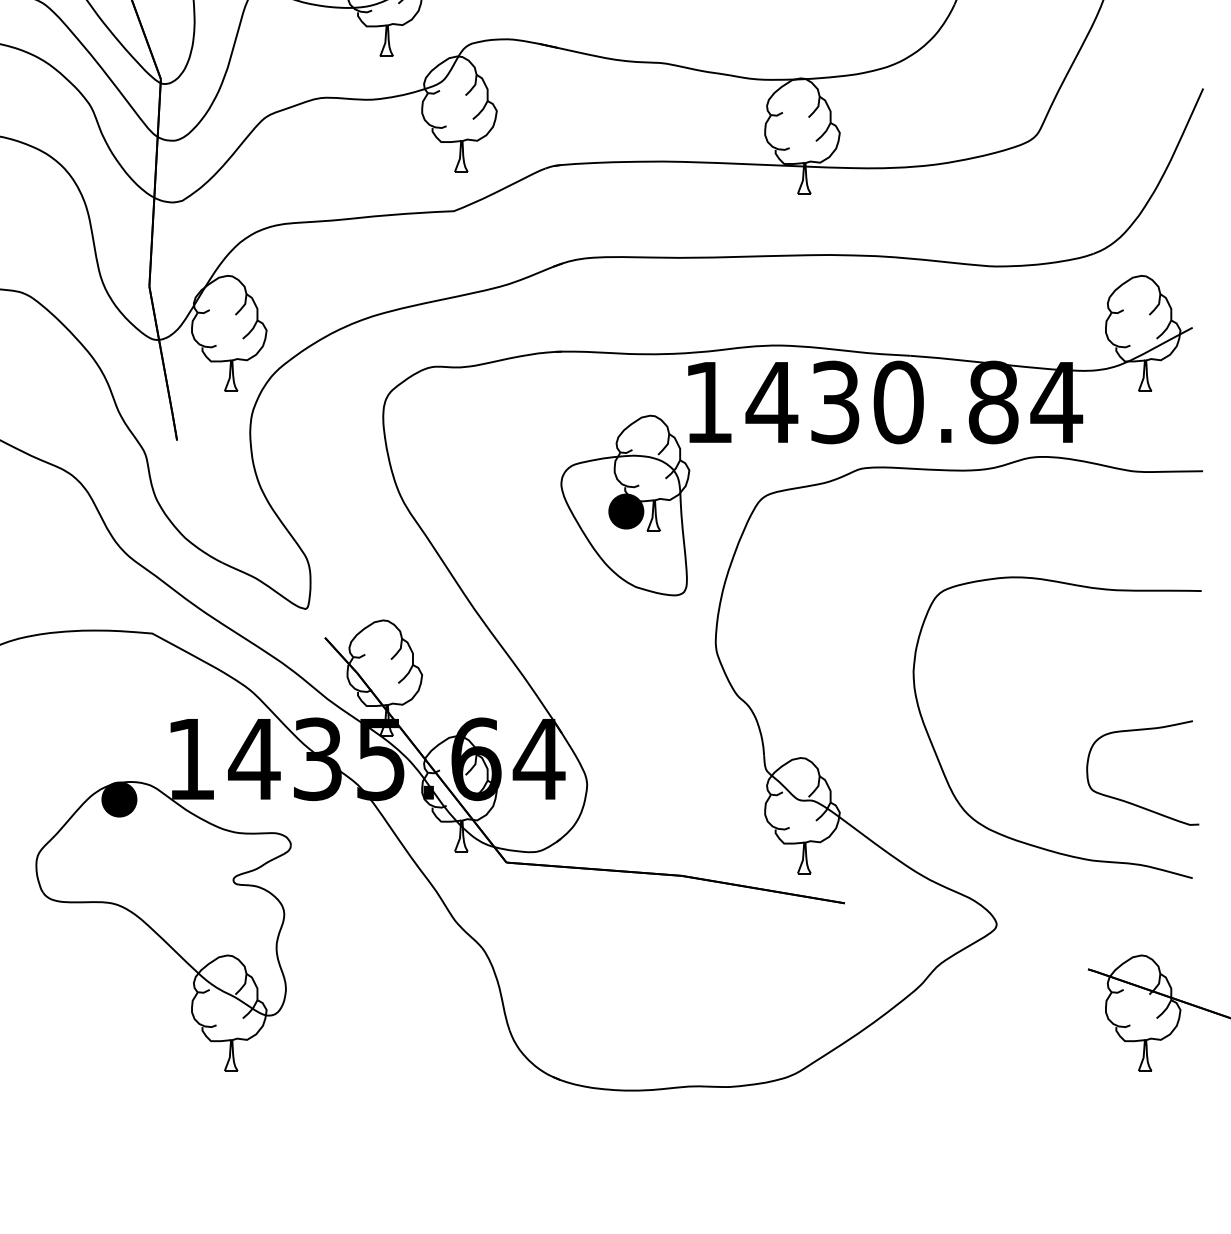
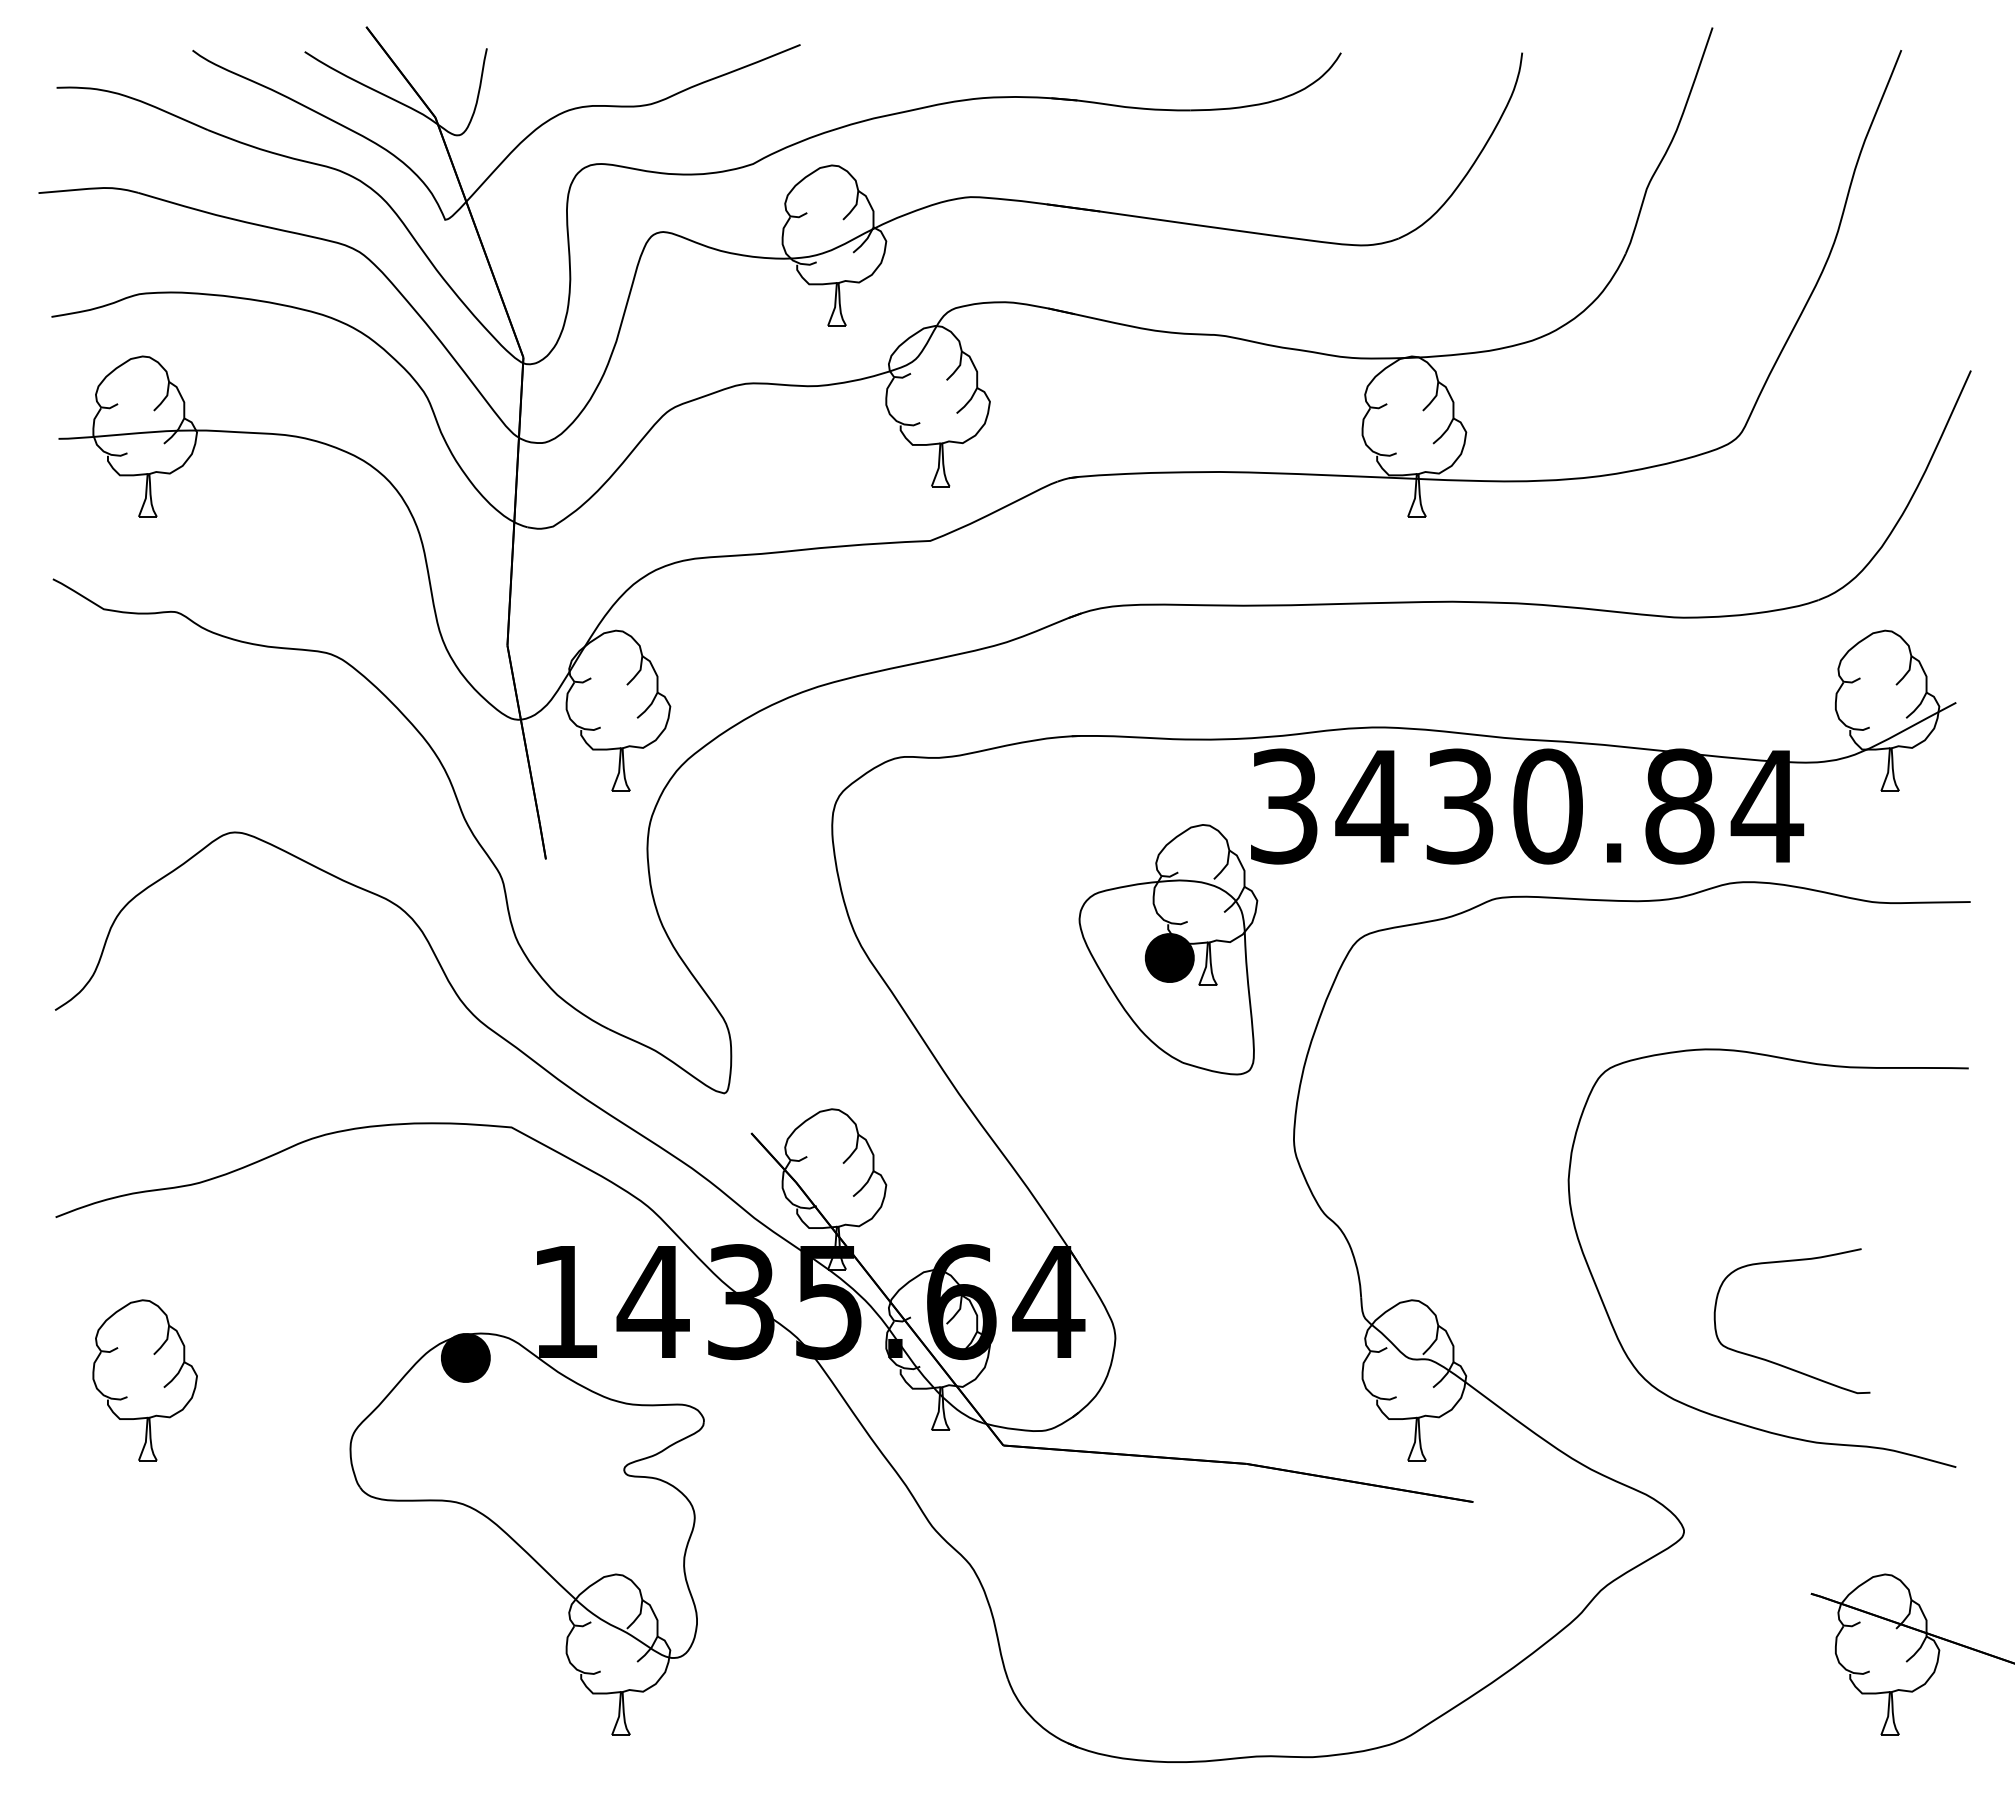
text: (708, 402) -> (1284, 806), 1430.84 -> 3430.84
curve: (1131, 802) -> (1776, 1362), moved

